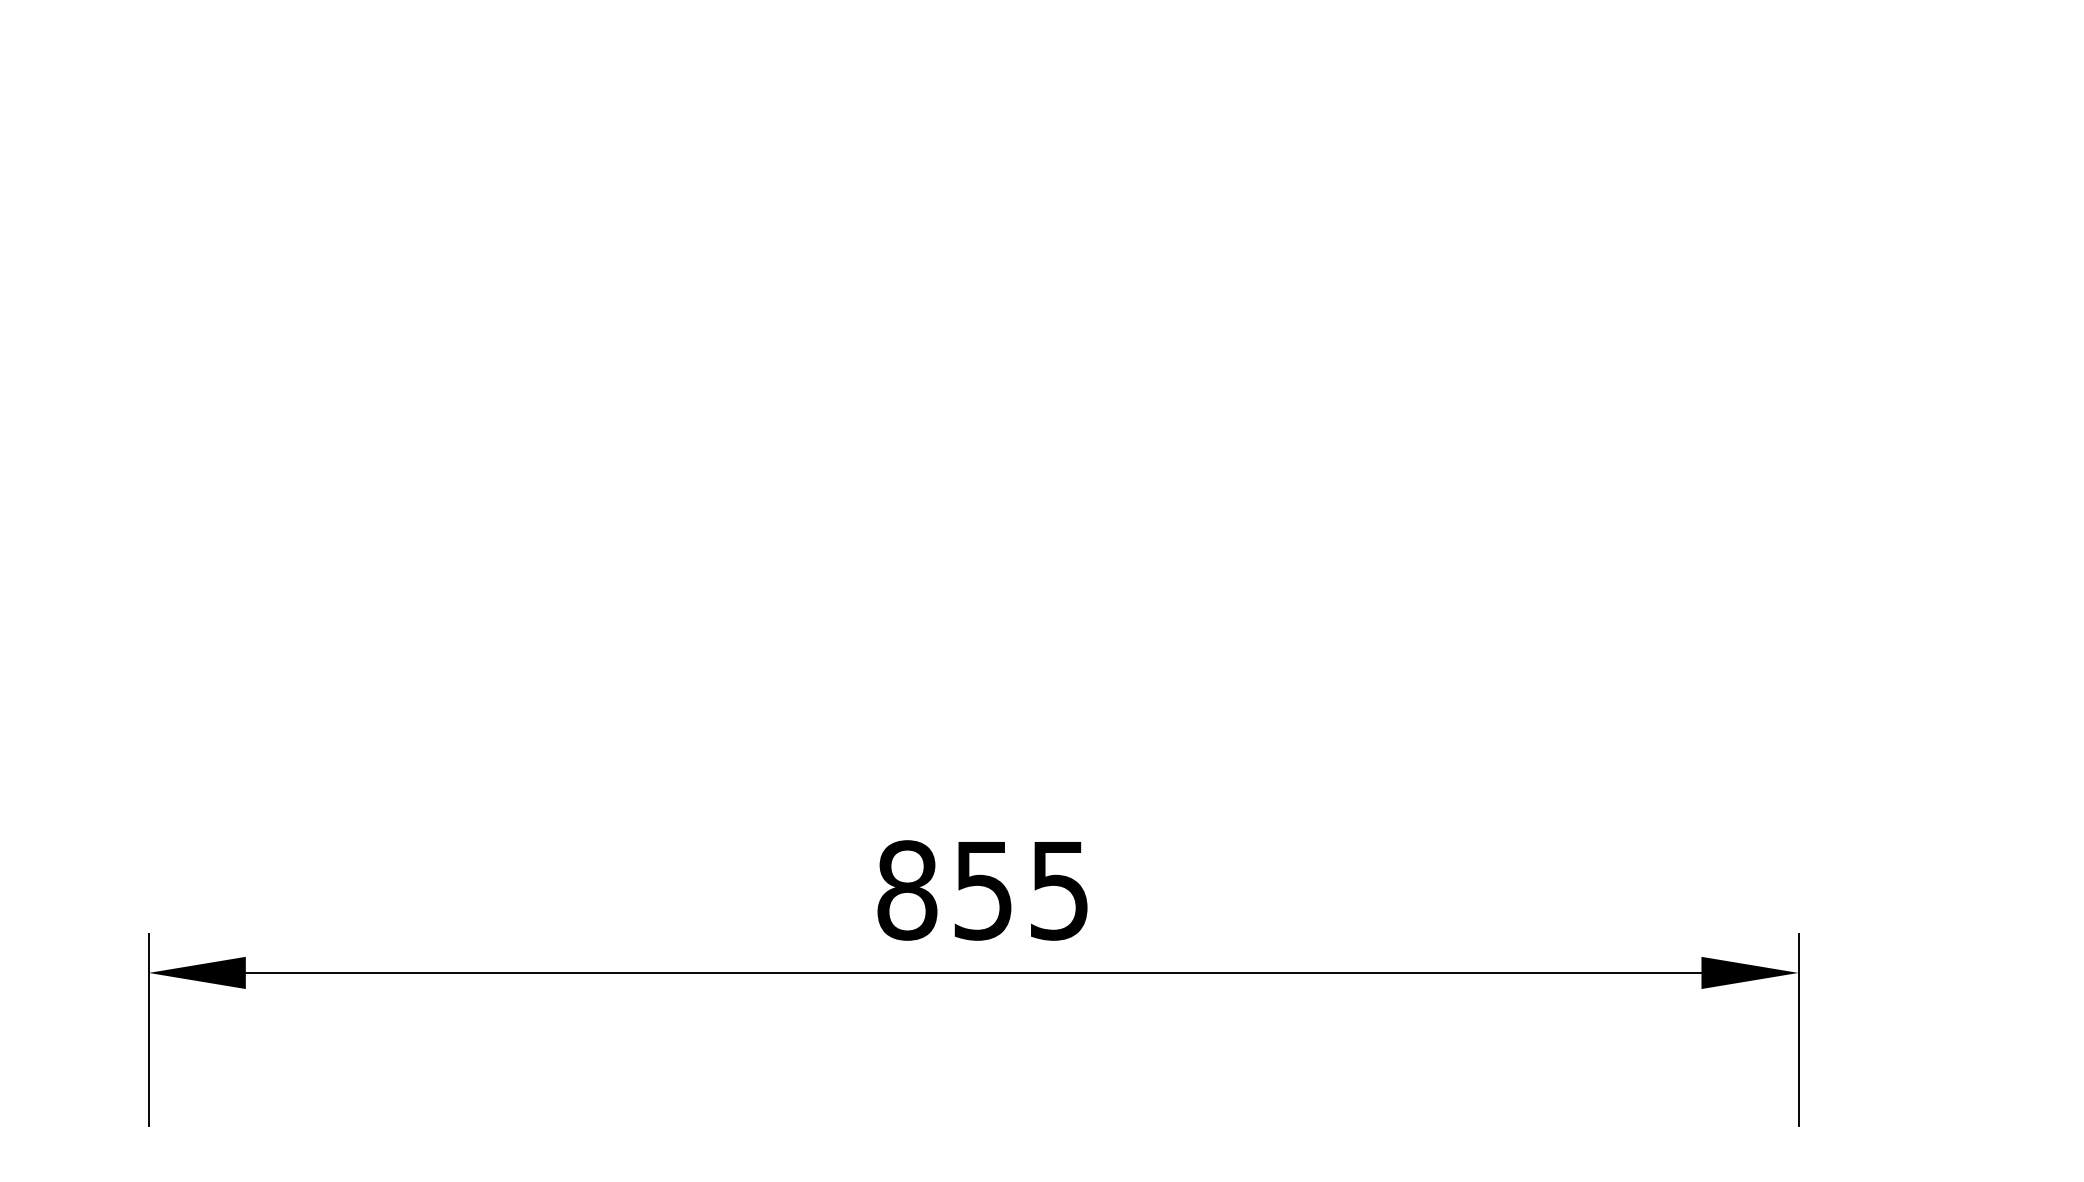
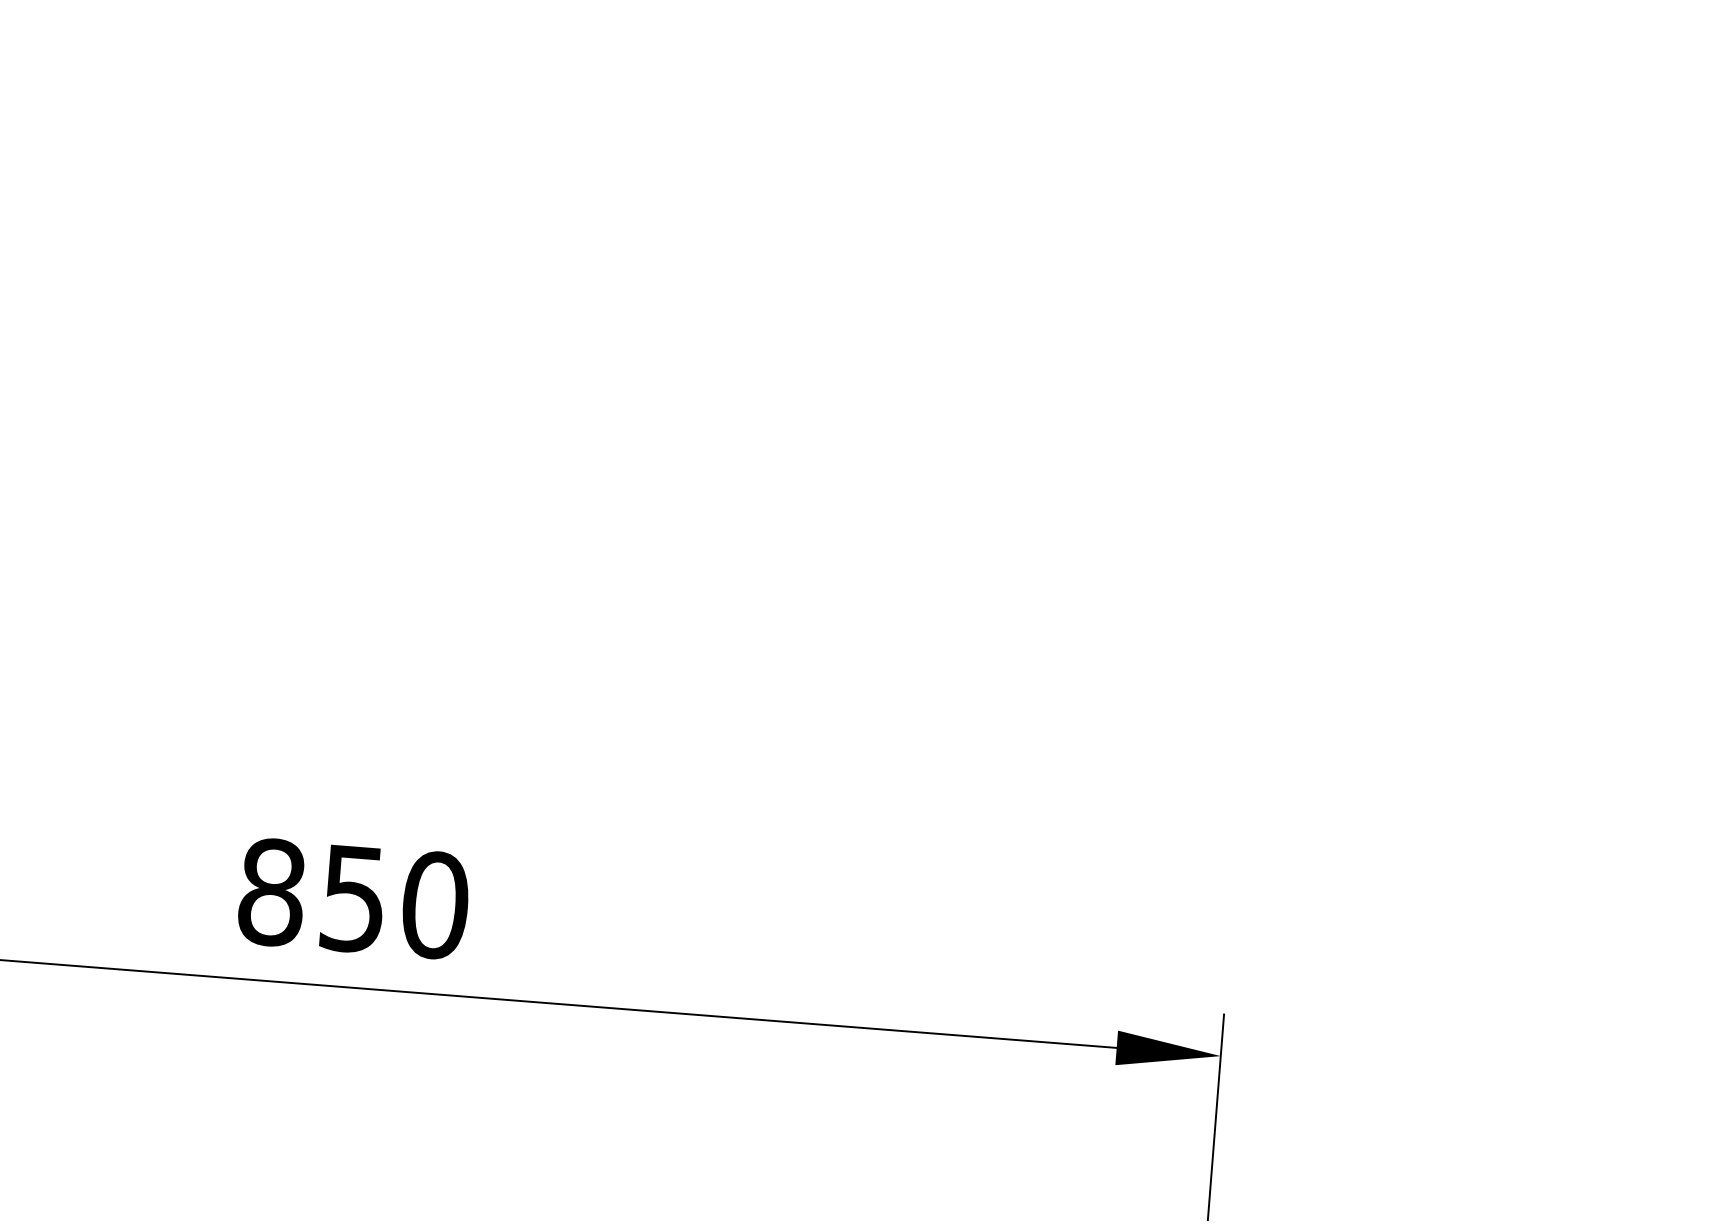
text: (1059, 890) -> (435, 905), 855 -> 850

